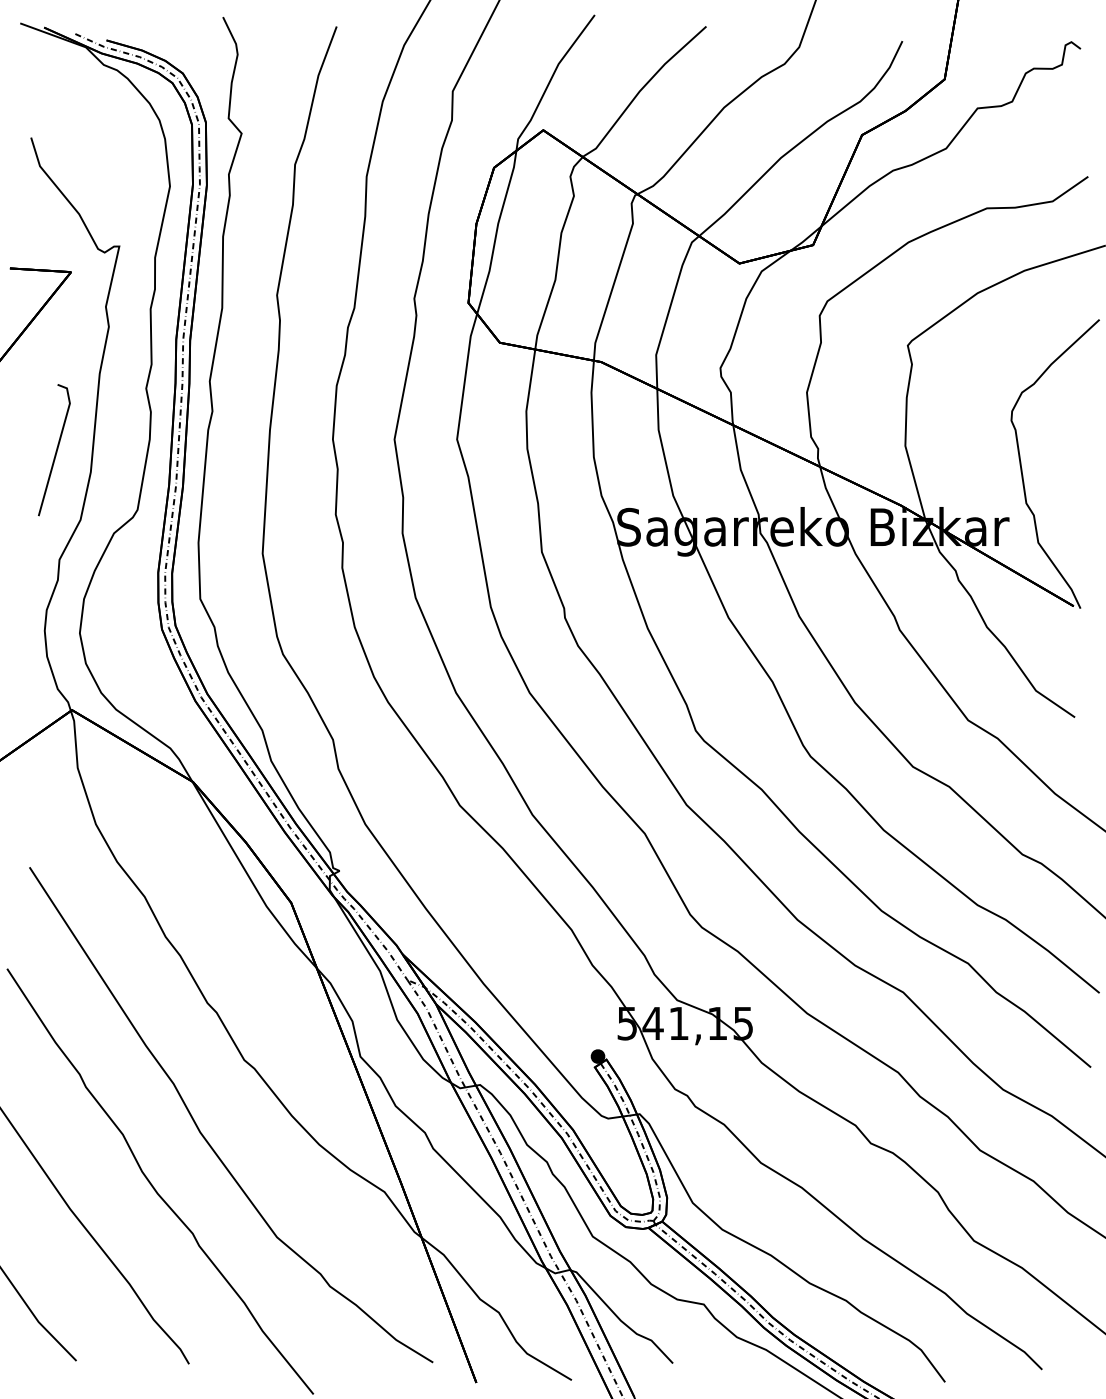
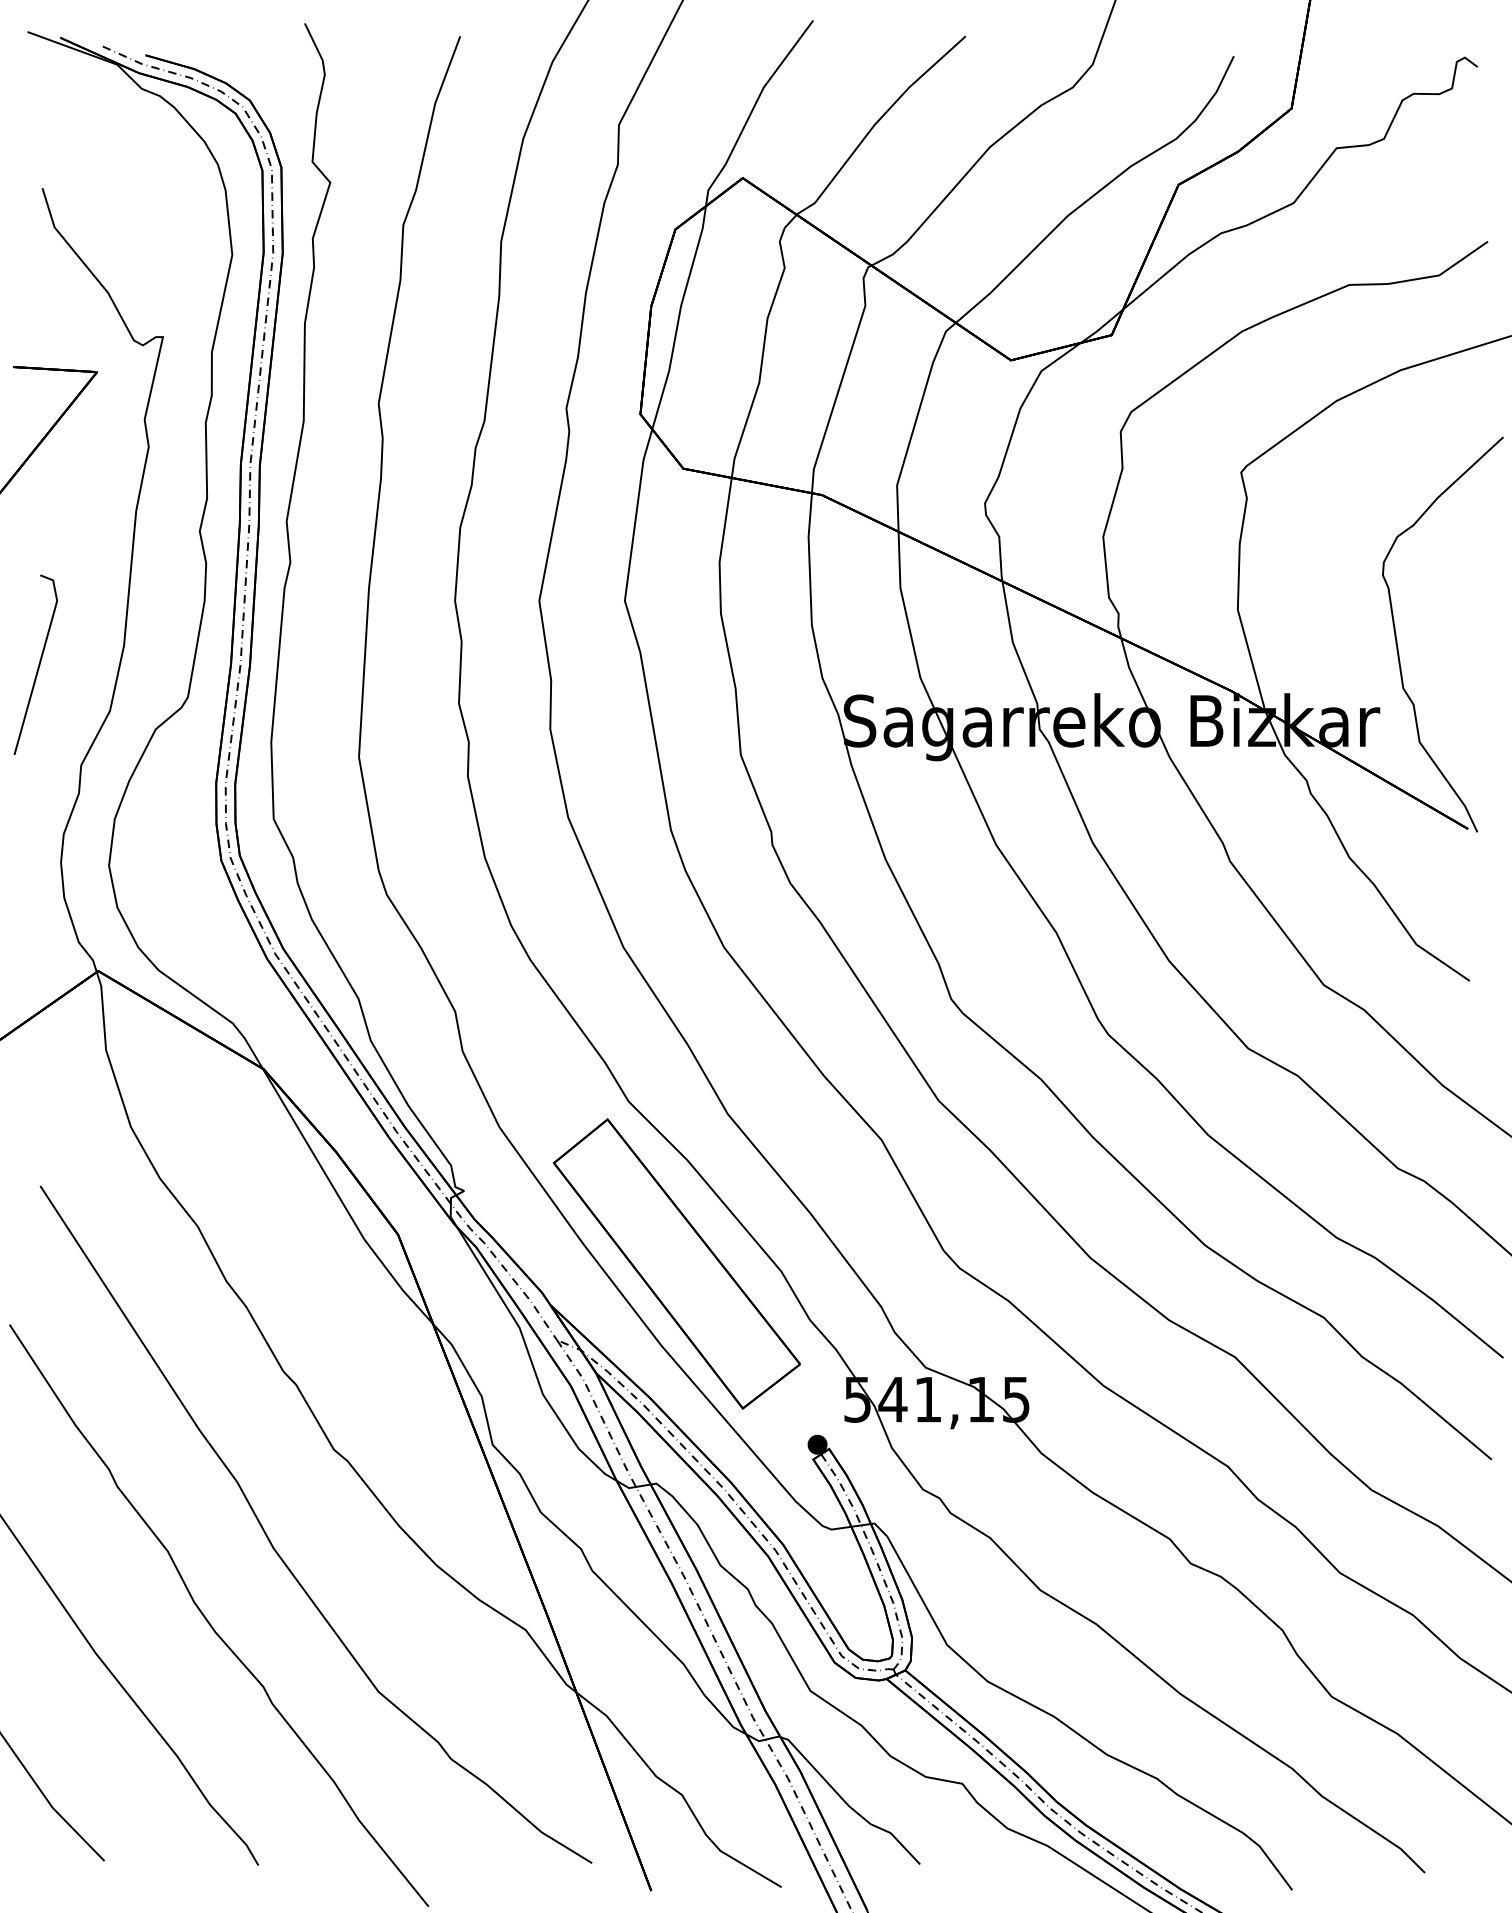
line: (55, 451) -> (37, 666), moved
part: (494, 924) -> (676, 1264), added

